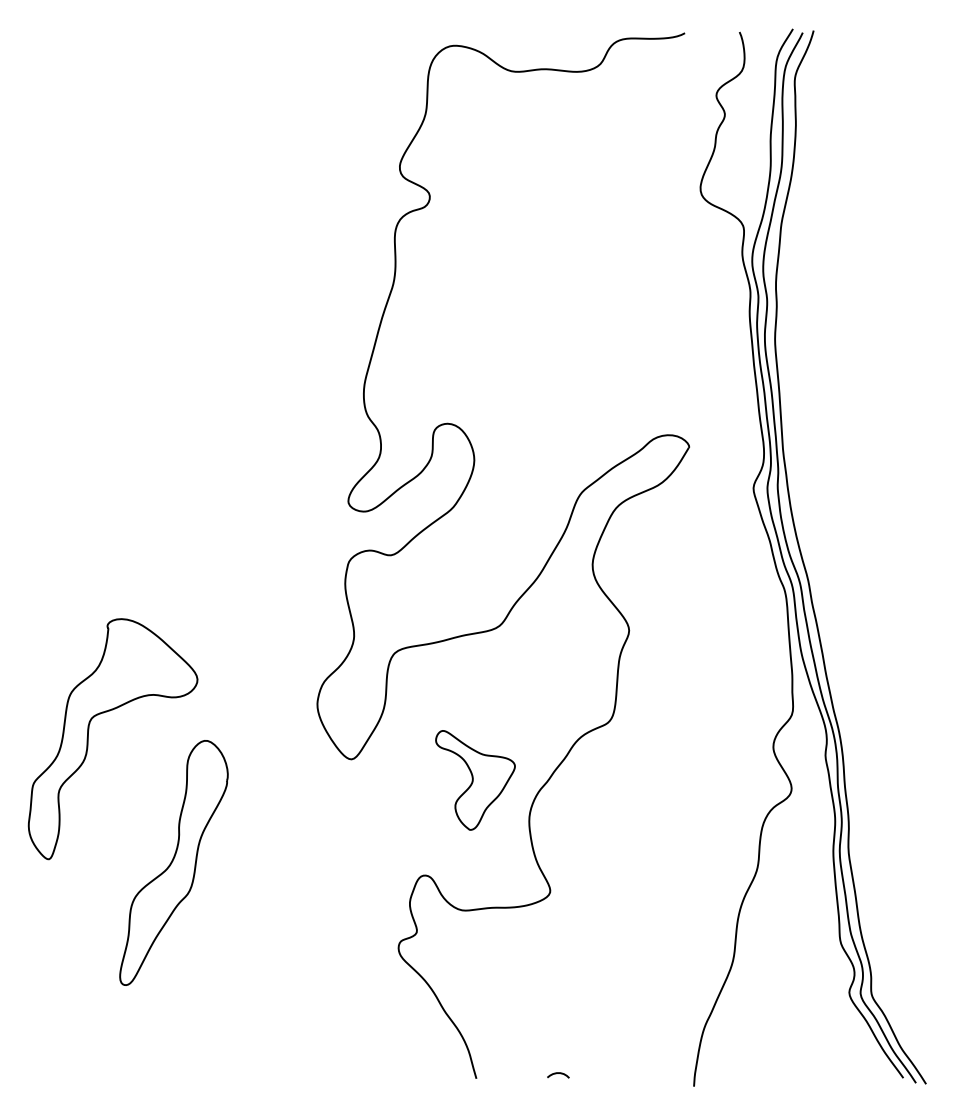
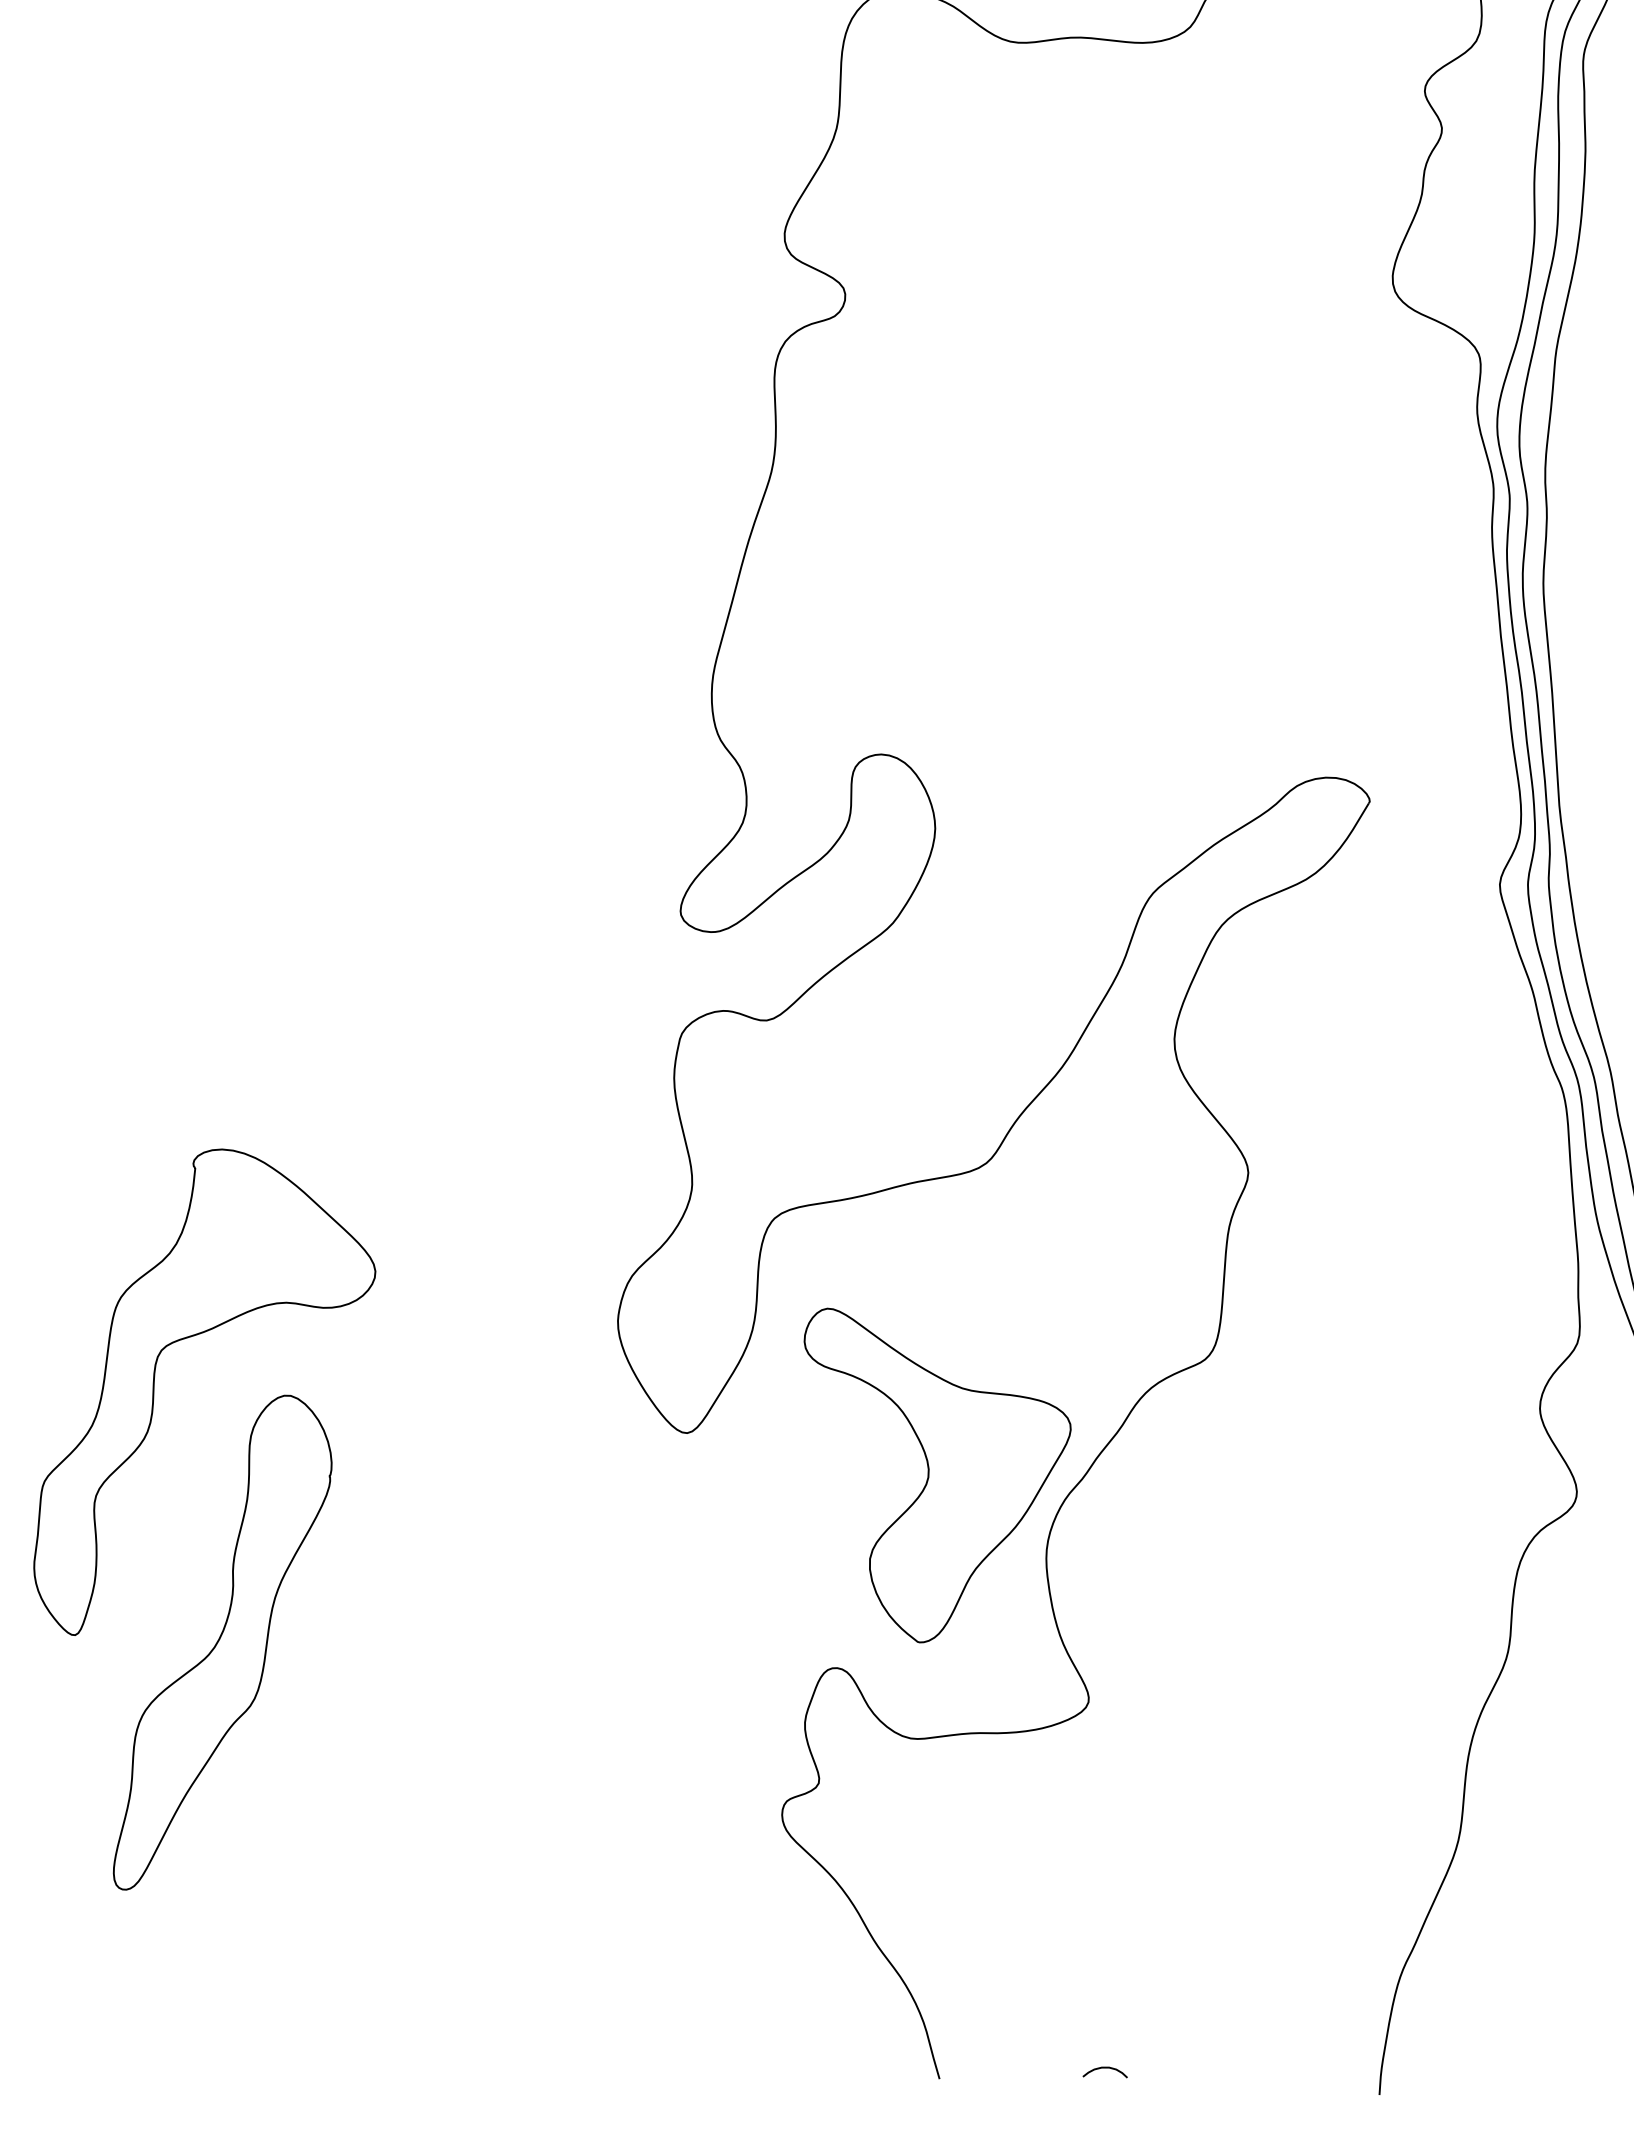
part: (475, 780) -> (937, 1475), size x1.67
part: (173, 862) -> (221, 1641), moved

